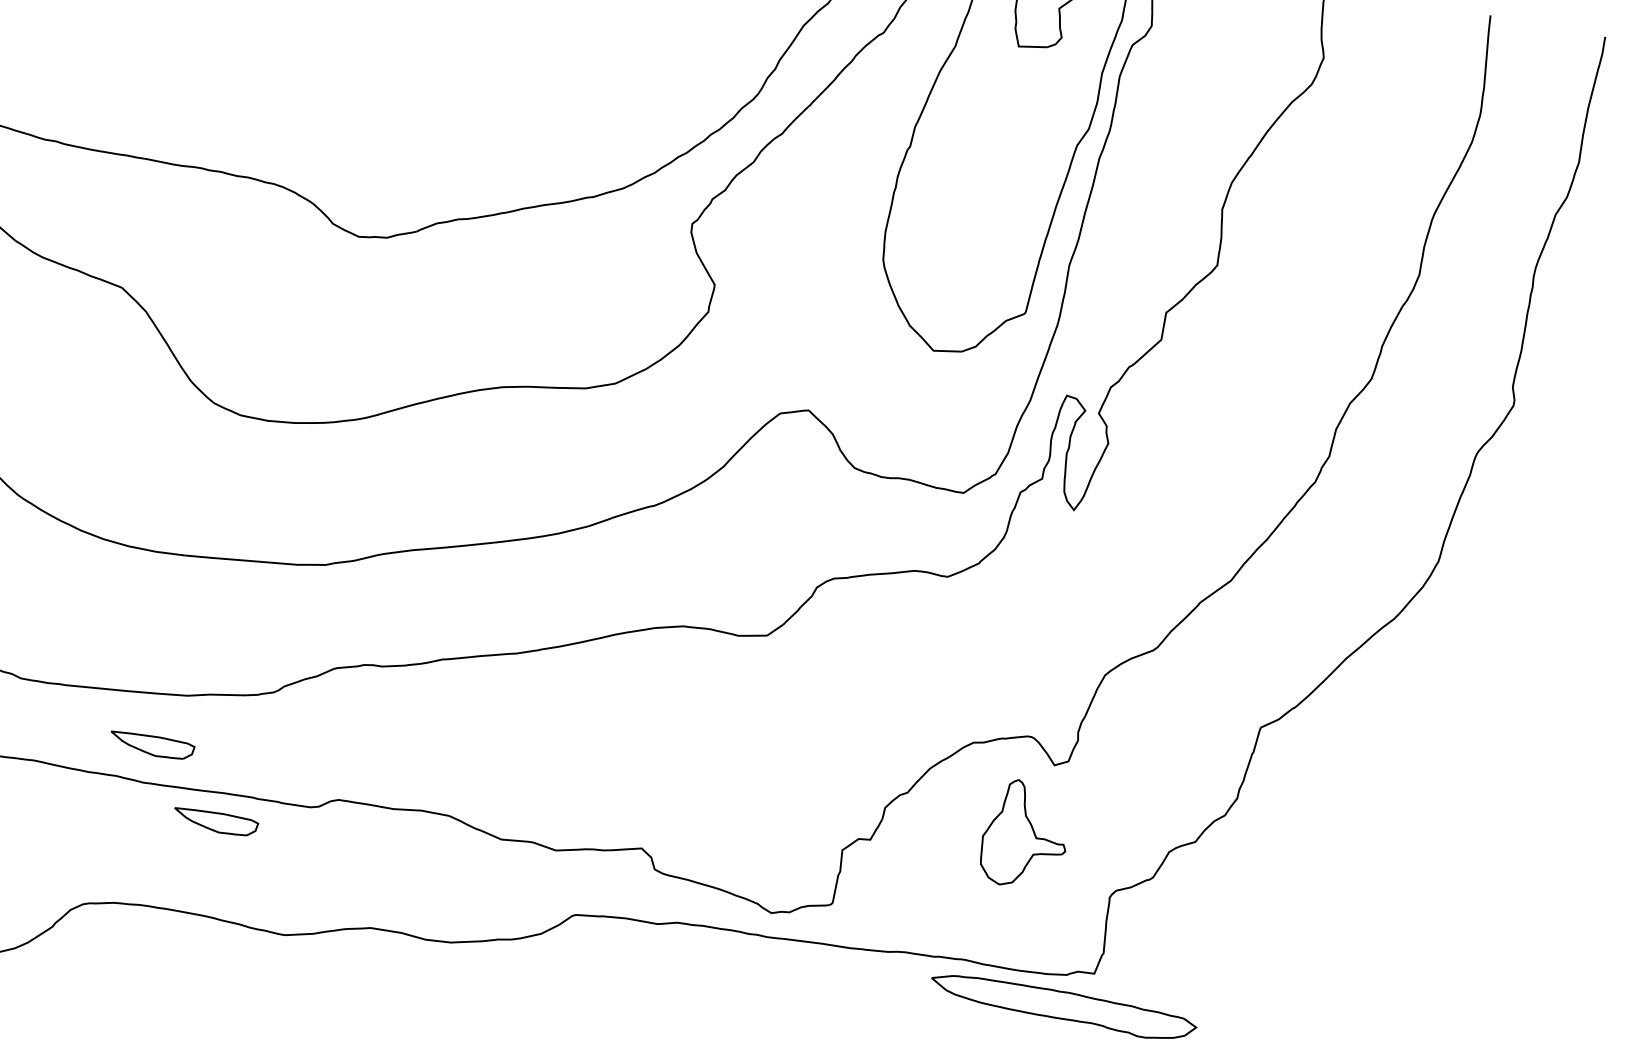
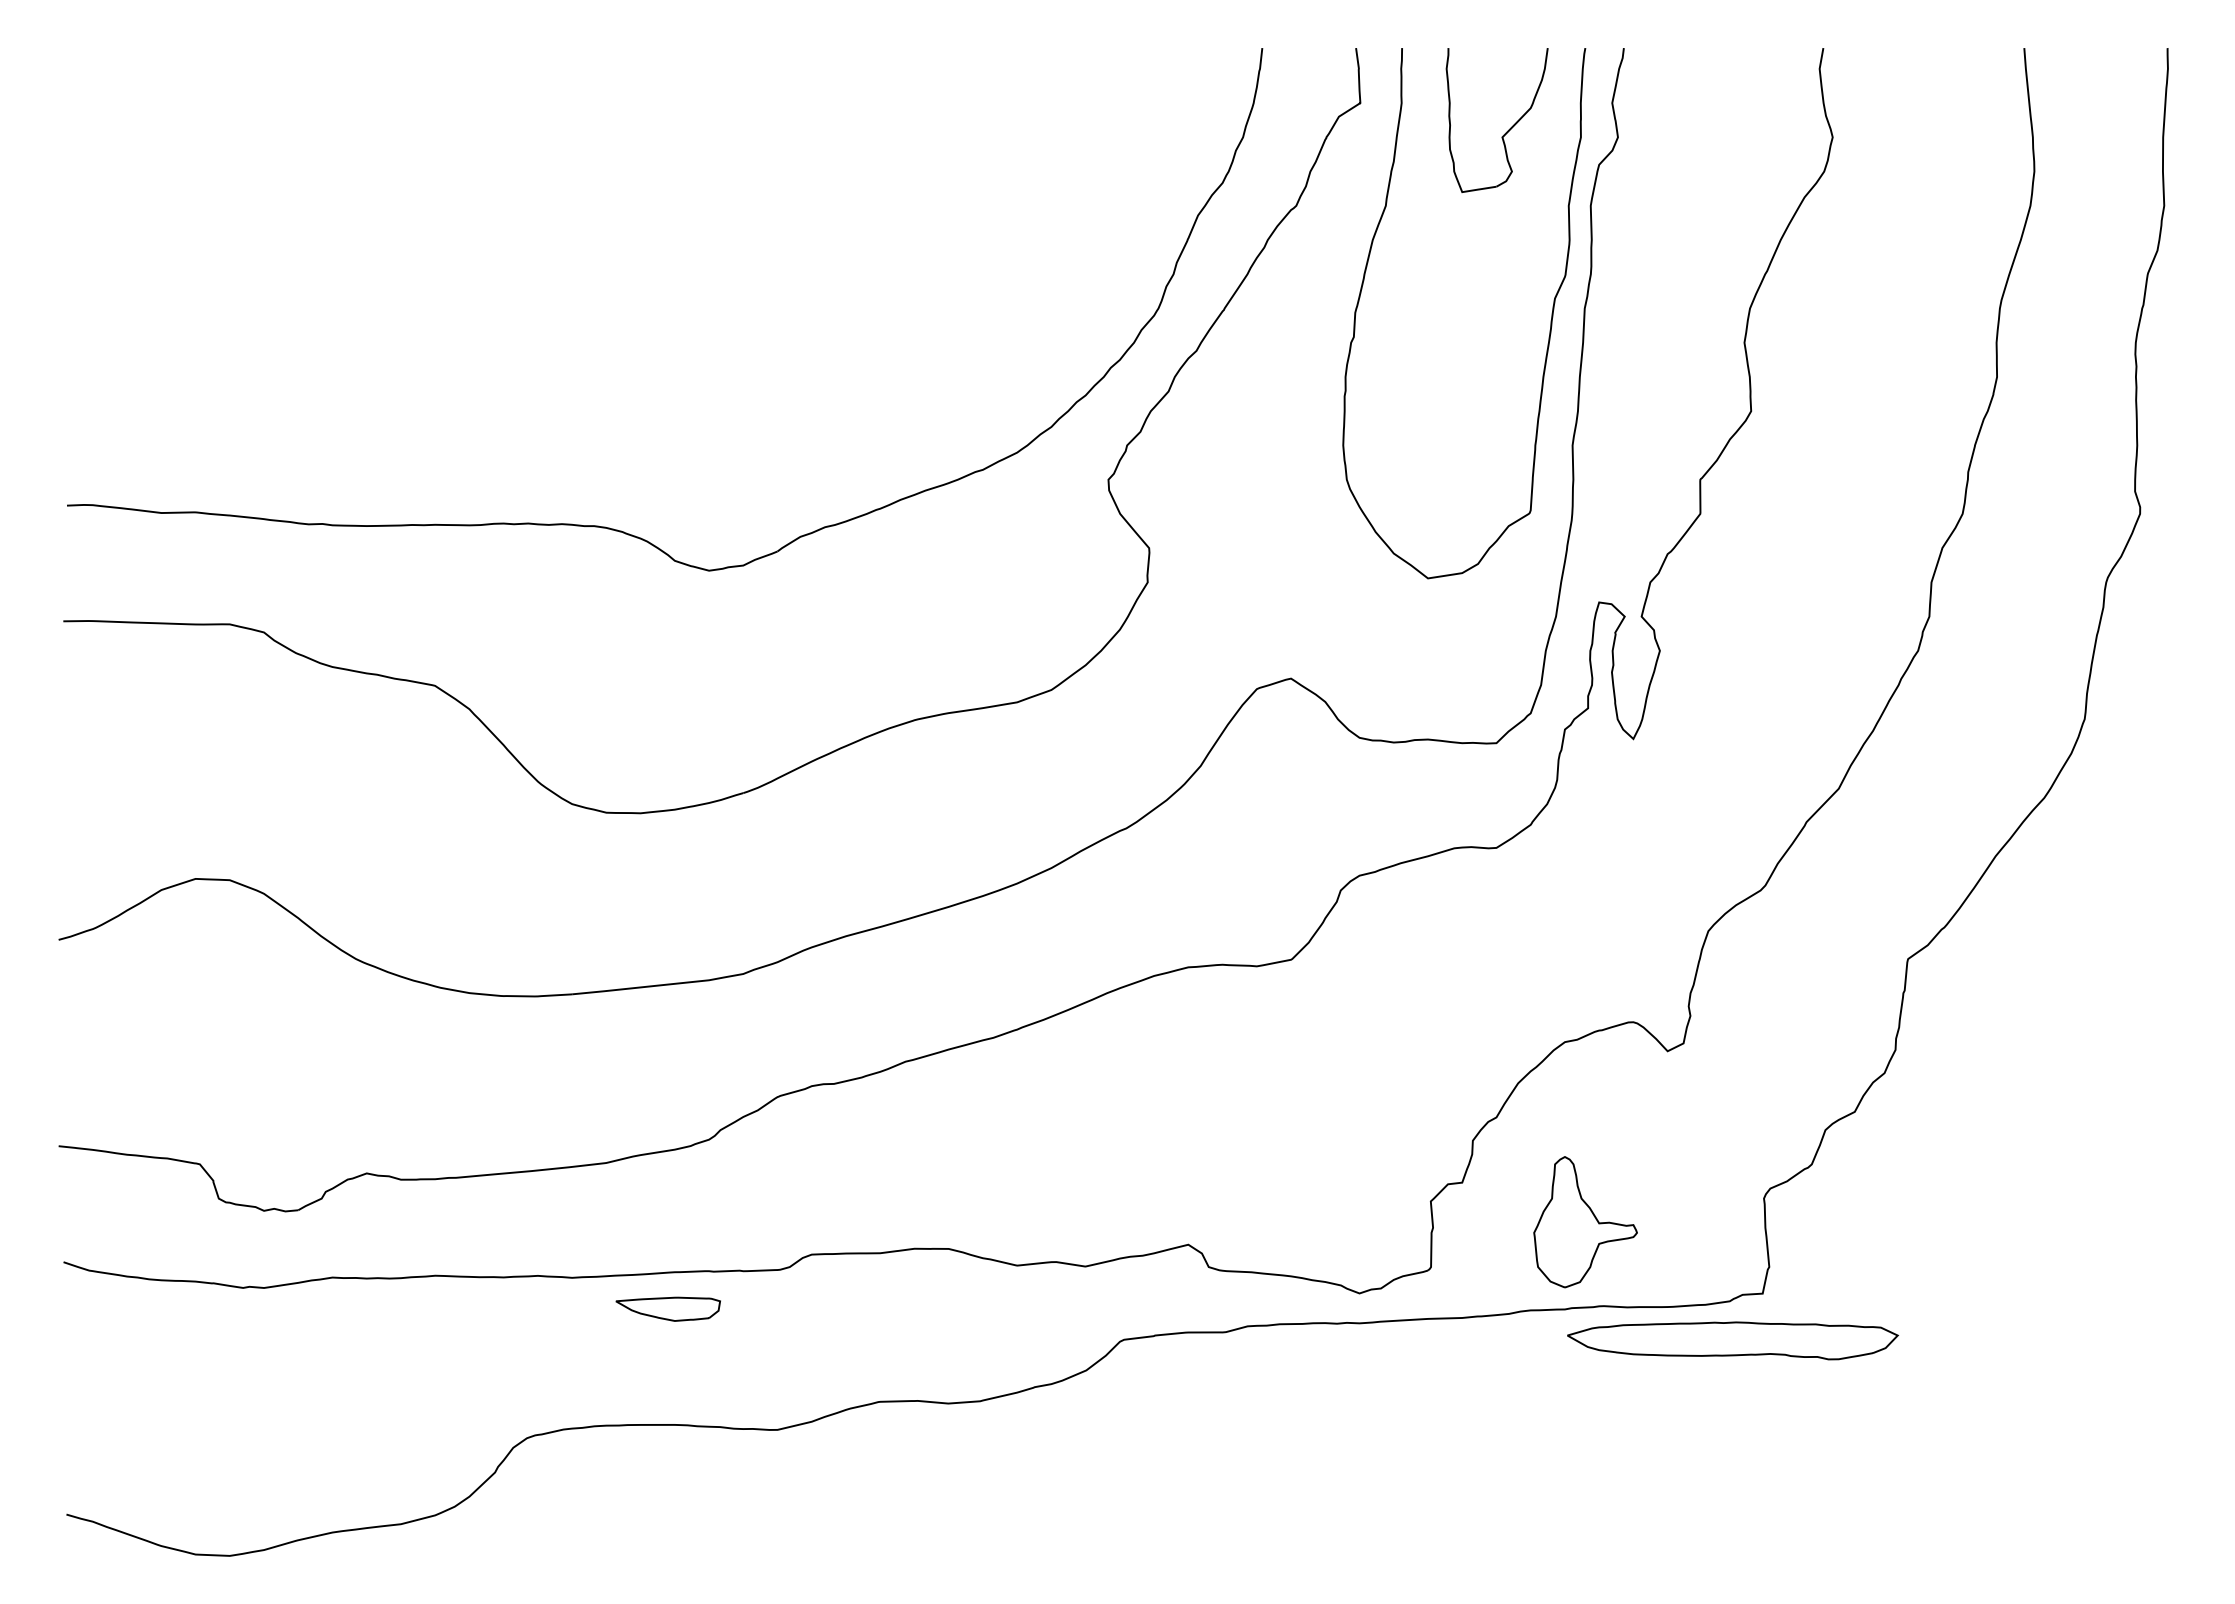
part: (151, 744) -> (573, 1230), removed
part: (1025, 835) -> (1585, 1222), moved

